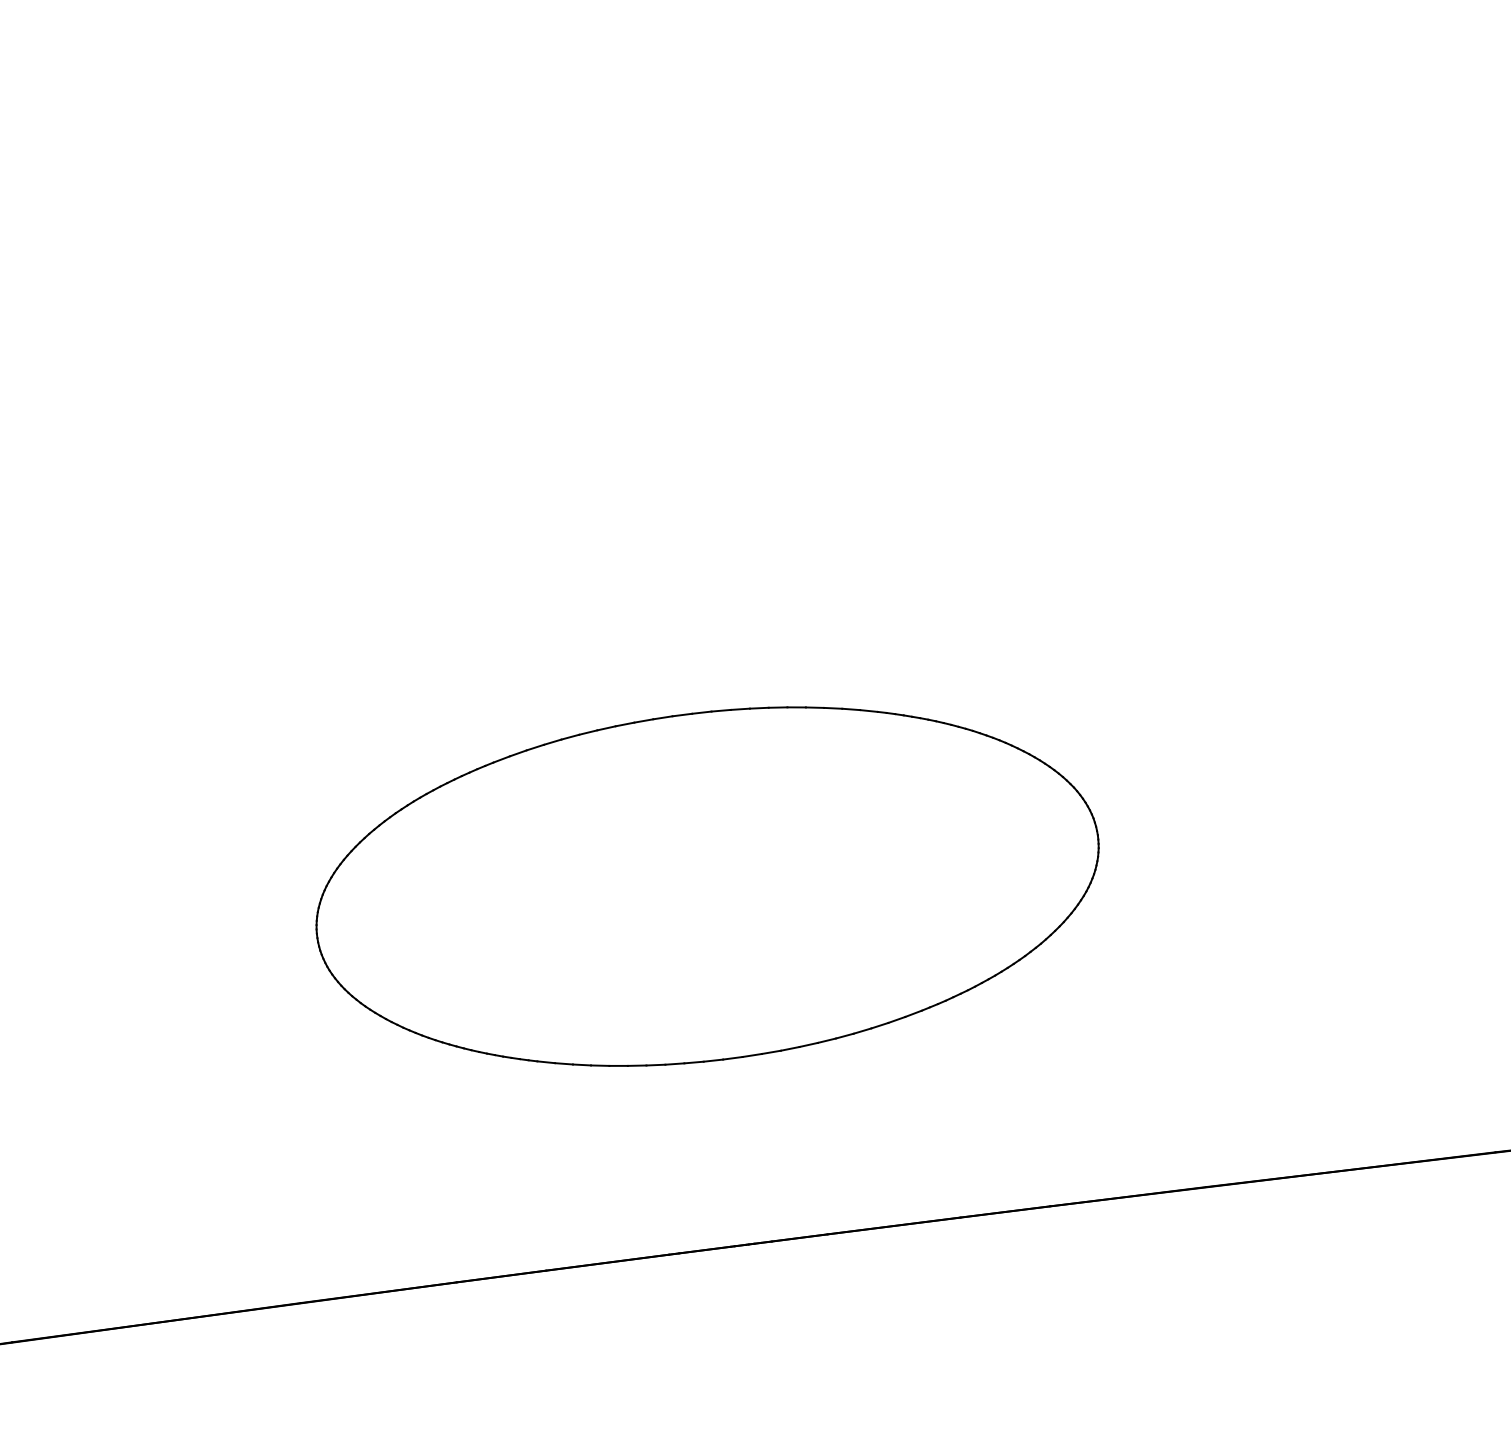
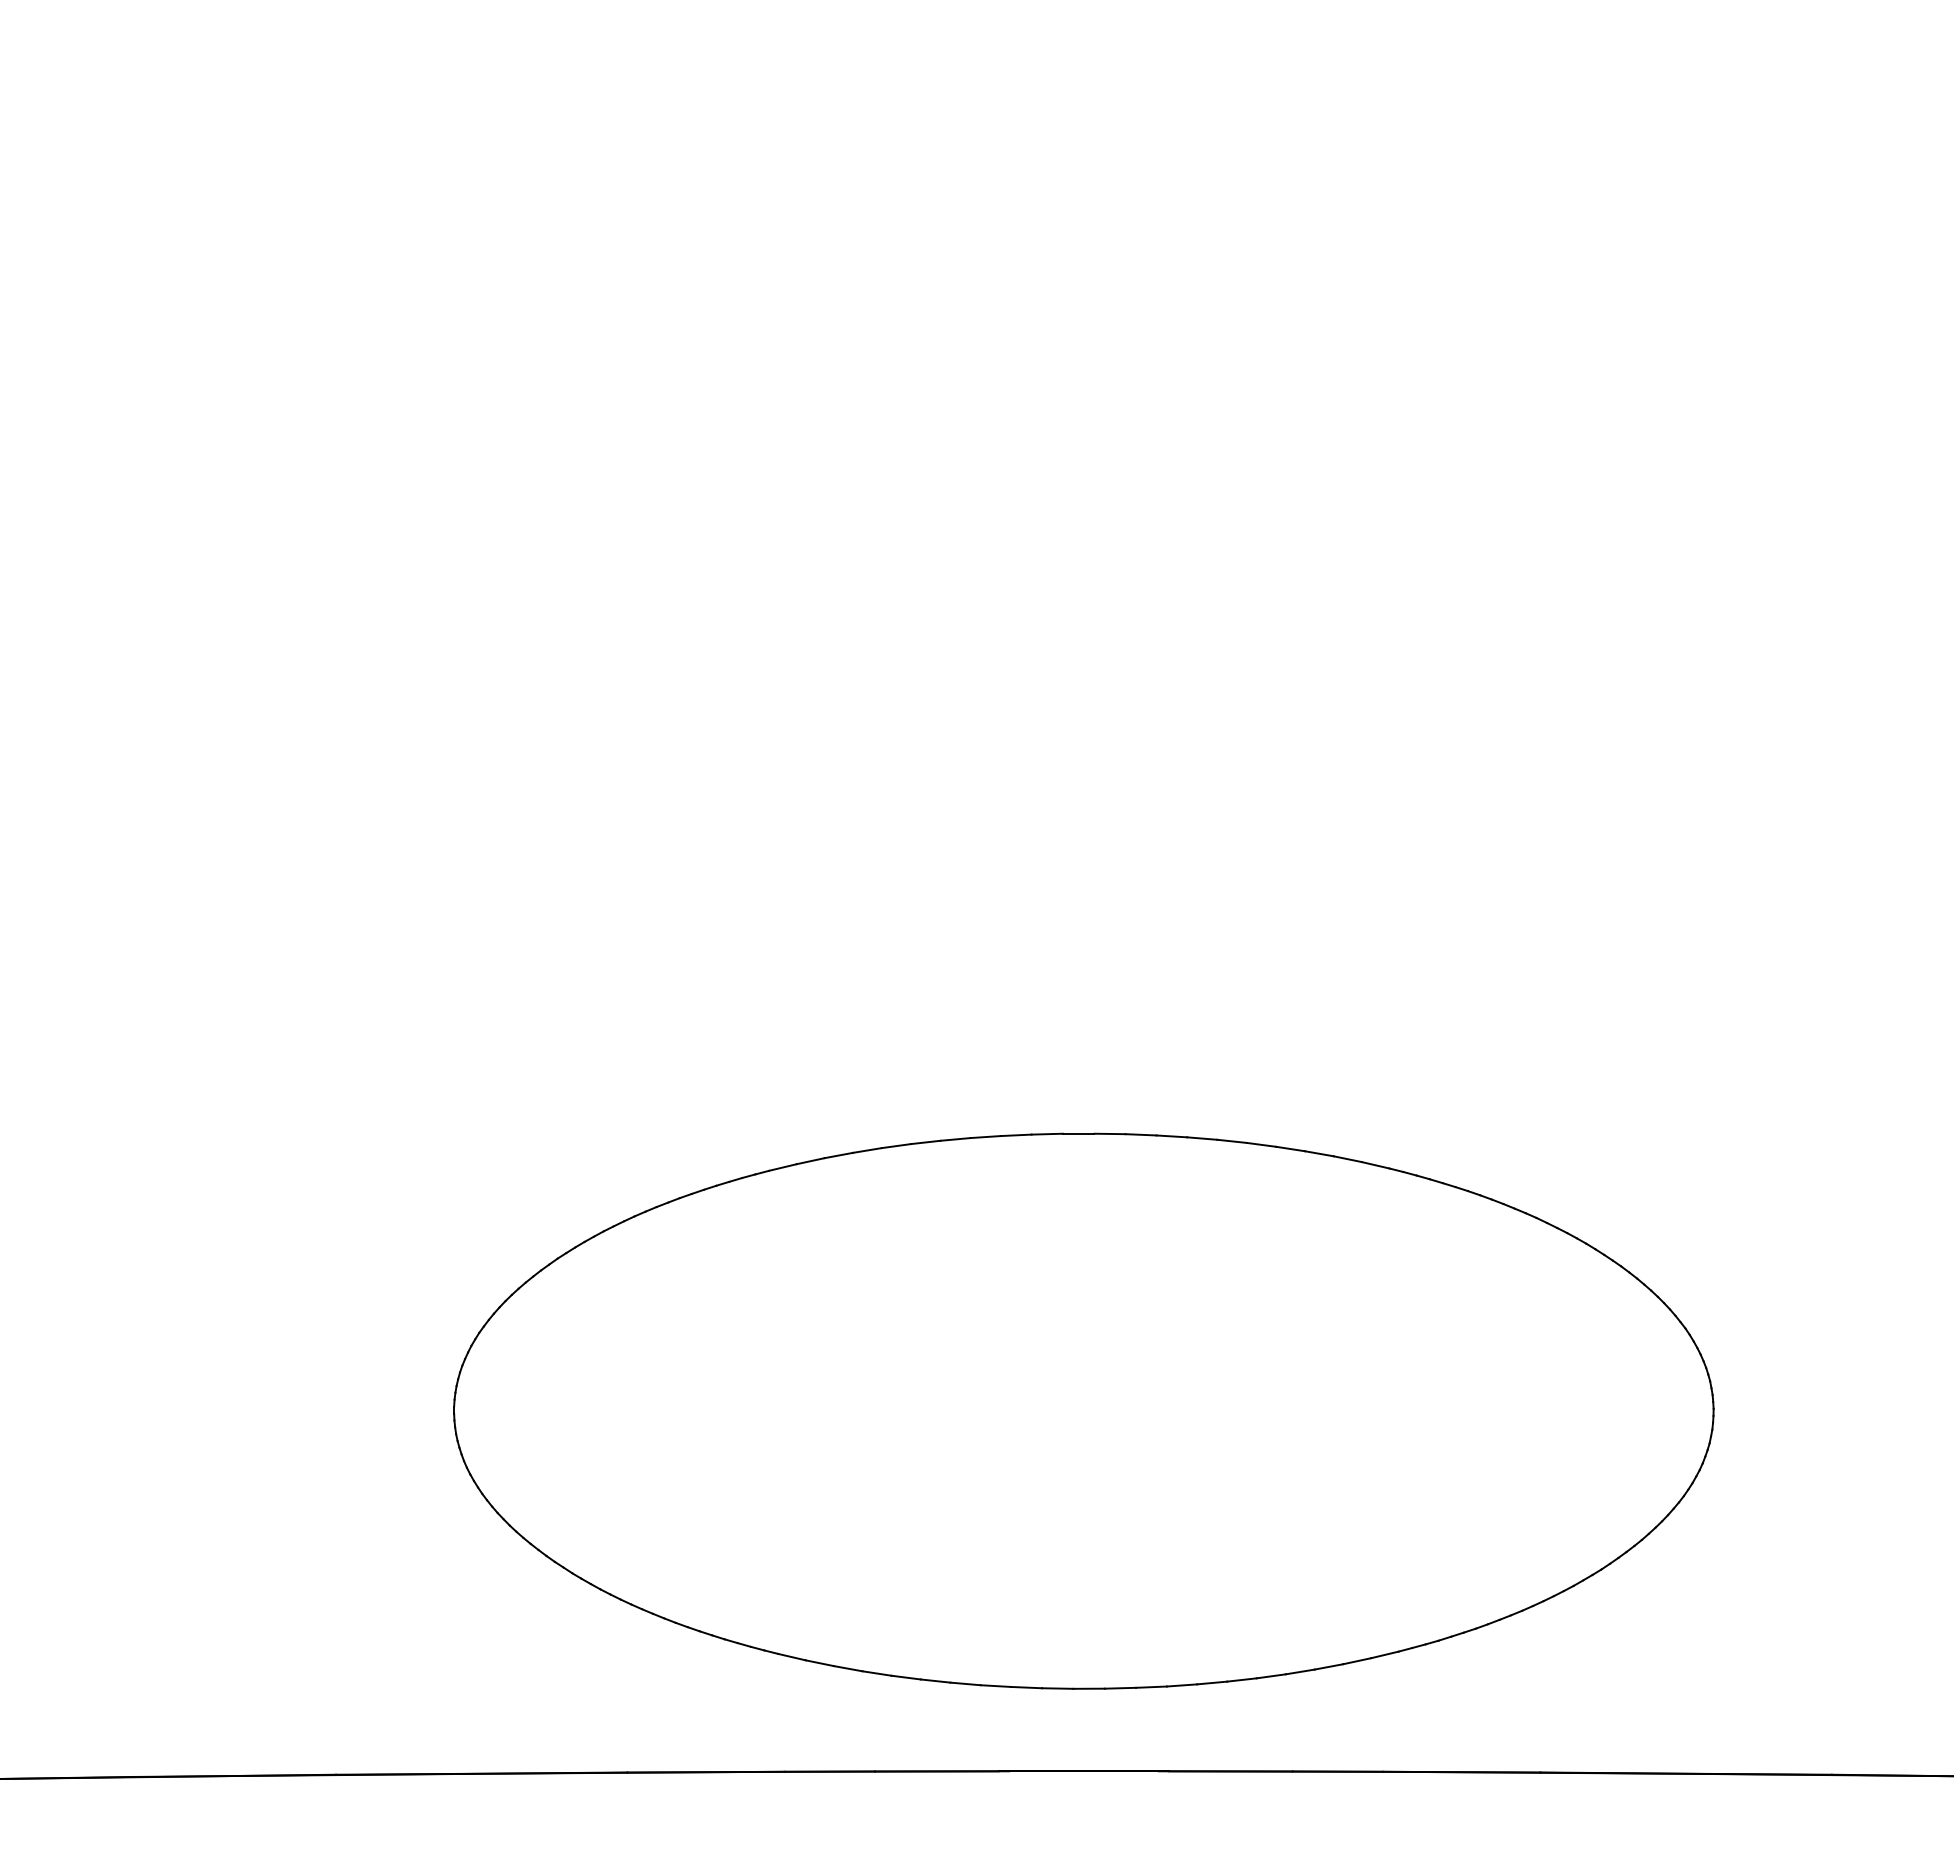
part: (707, 886) -> (1083, 1410), size x1.6

